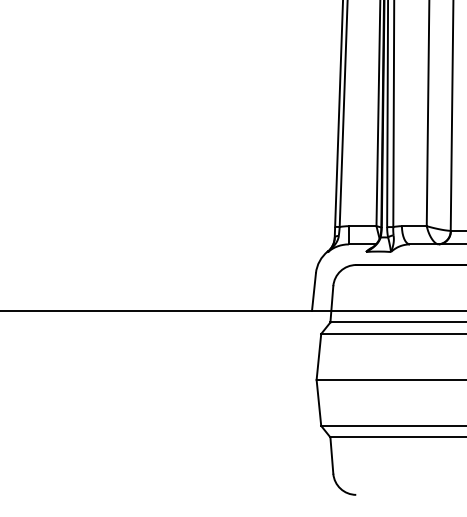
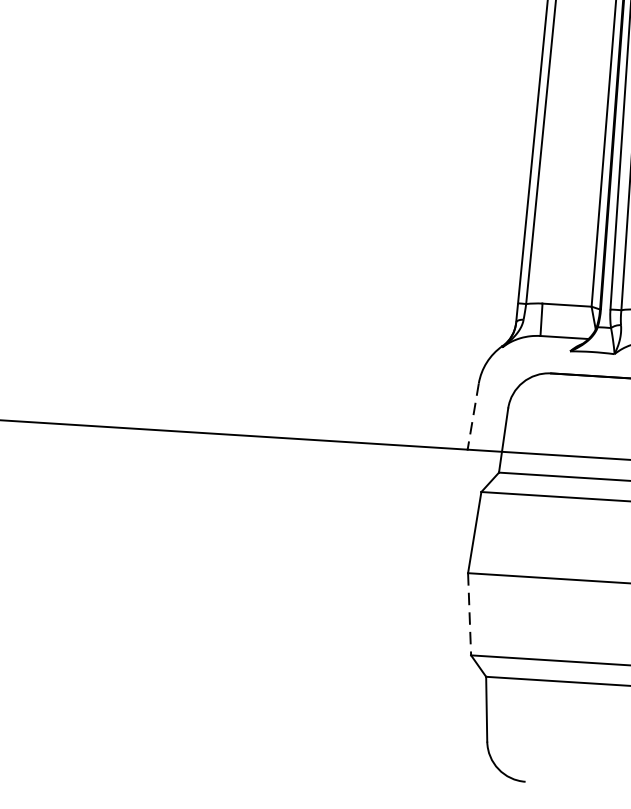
line: (313, 291) -> (472, 415), solid -> dashed
line: (318, 403) -> (468, 615), solid -> dashed

